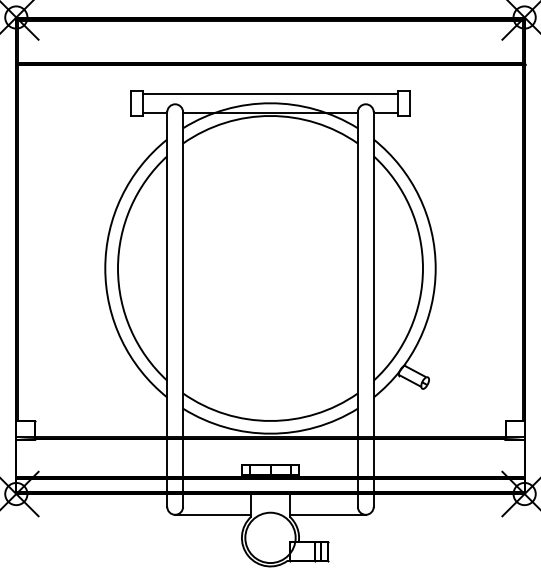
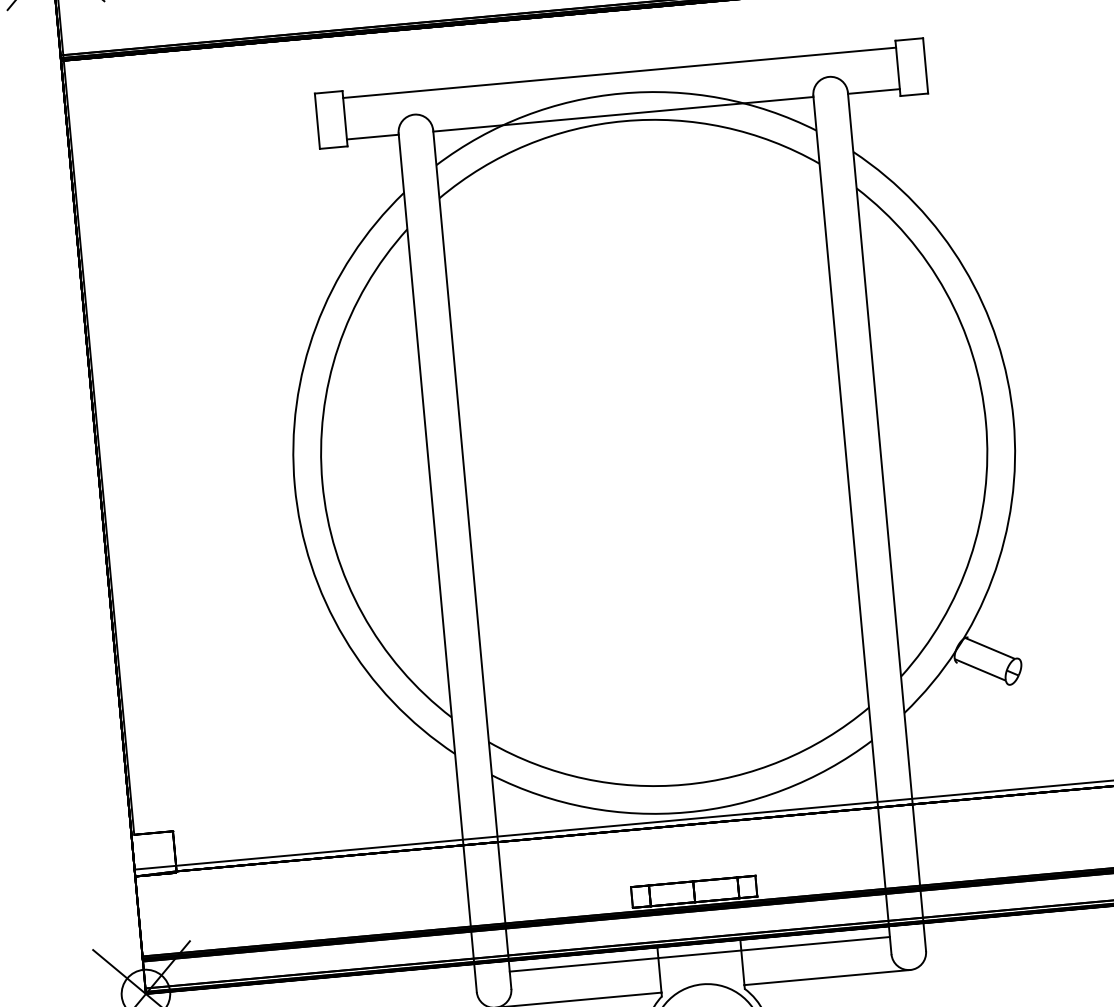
line: (270, 498) -> (699, 953), added

